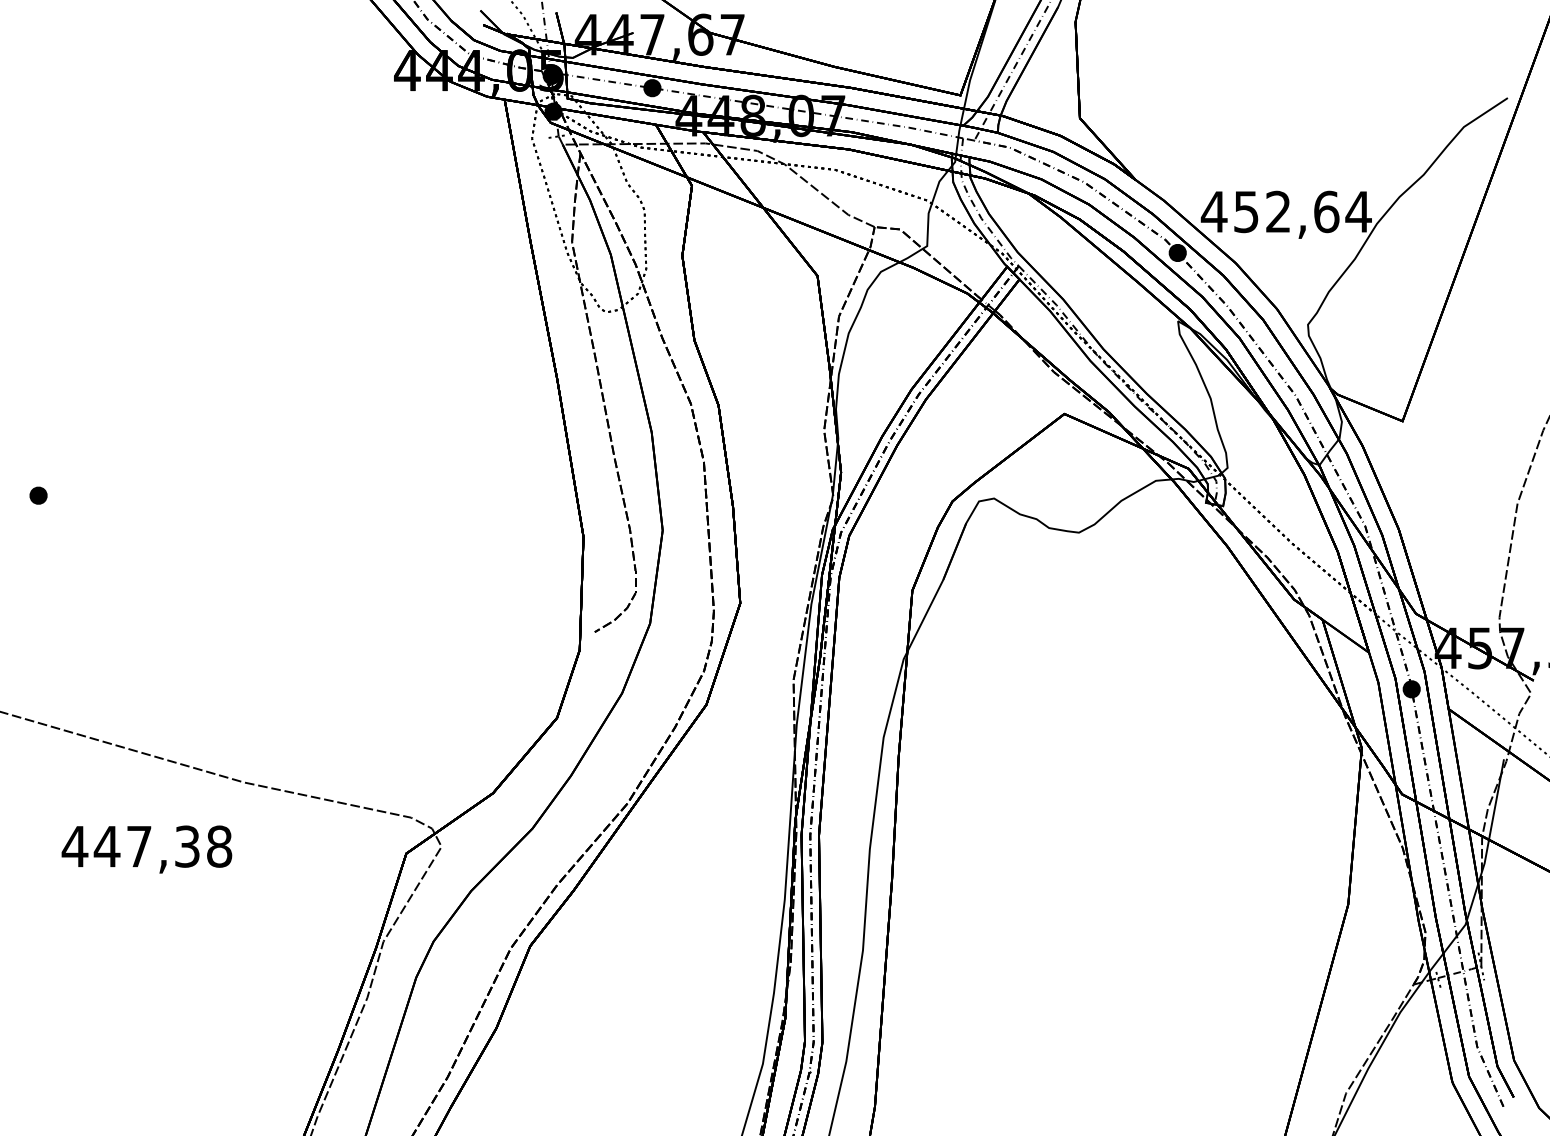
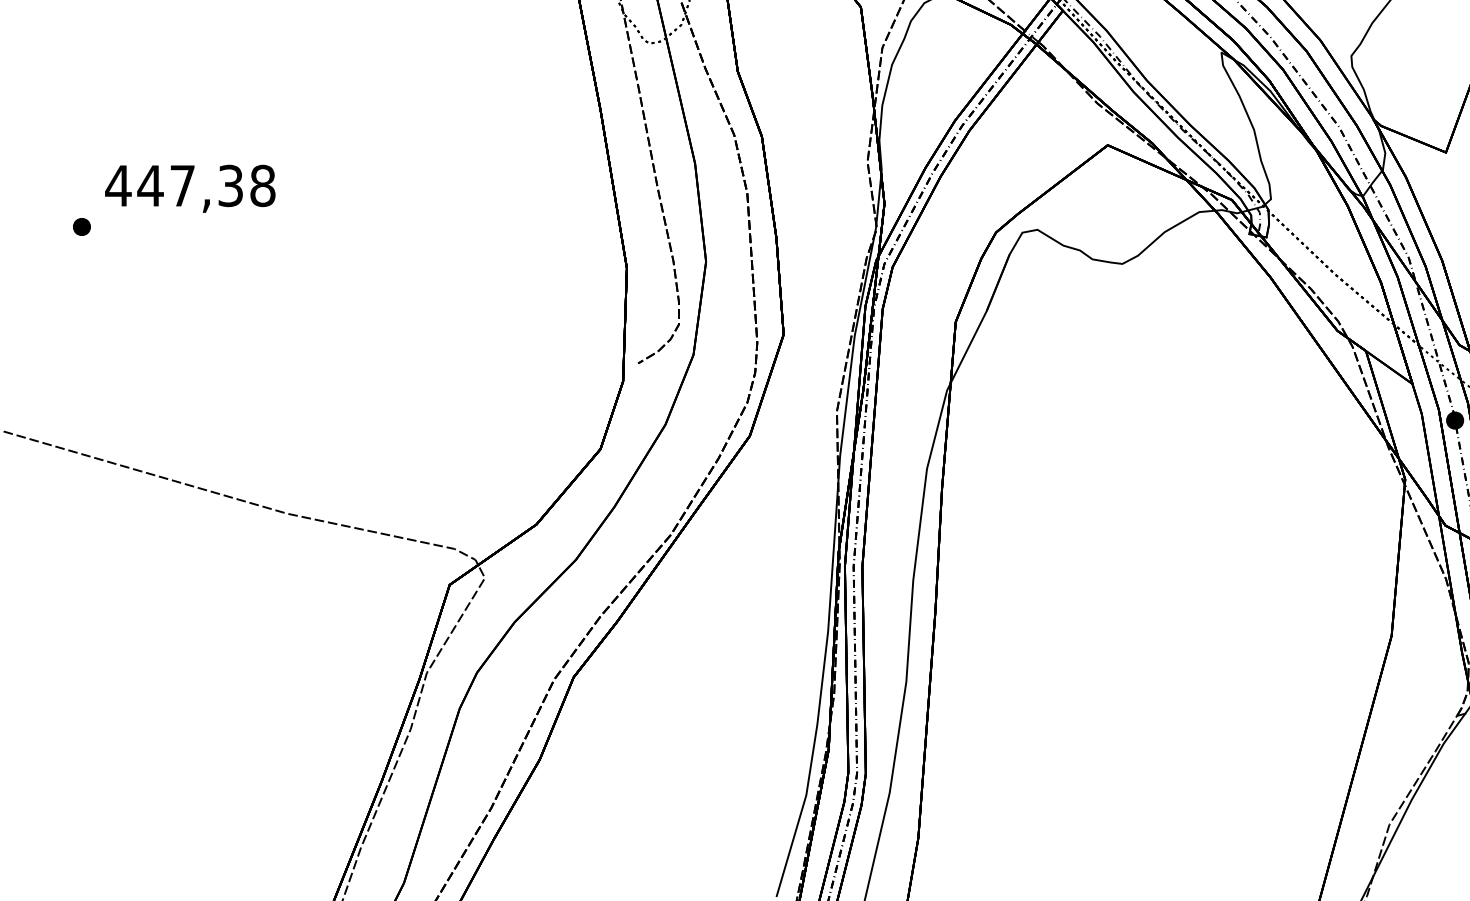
text: (146, 849) -> (189, 188), moved

